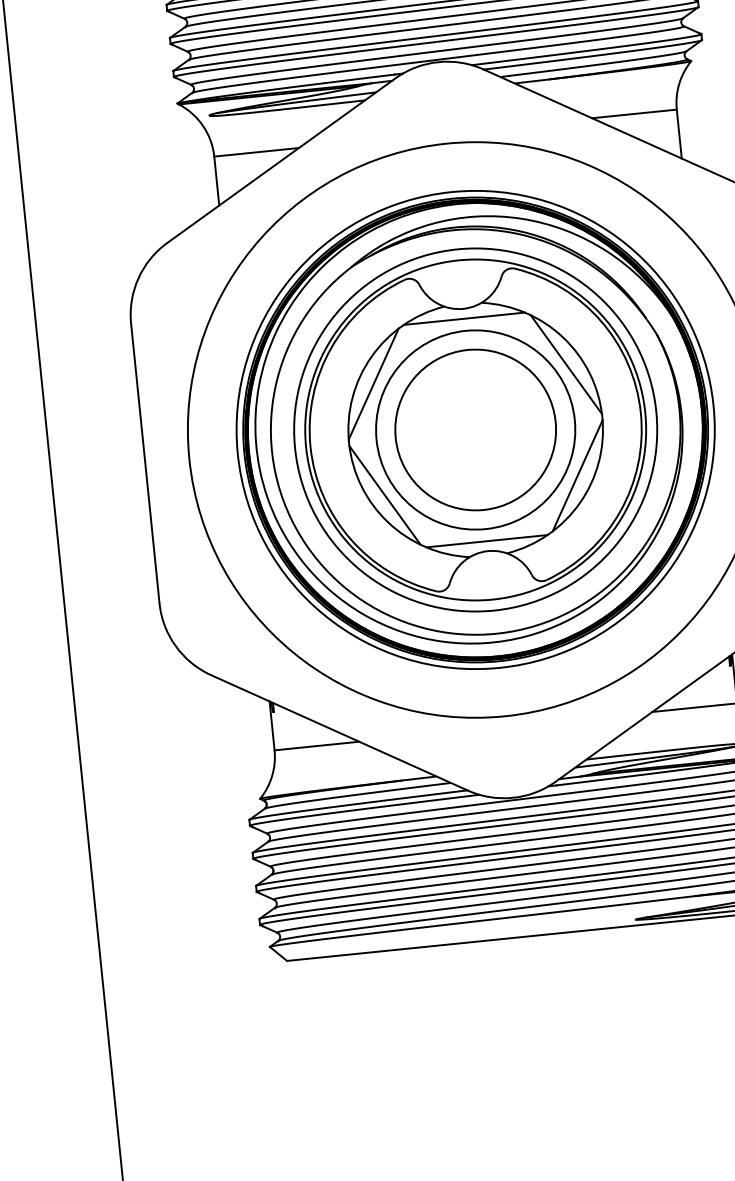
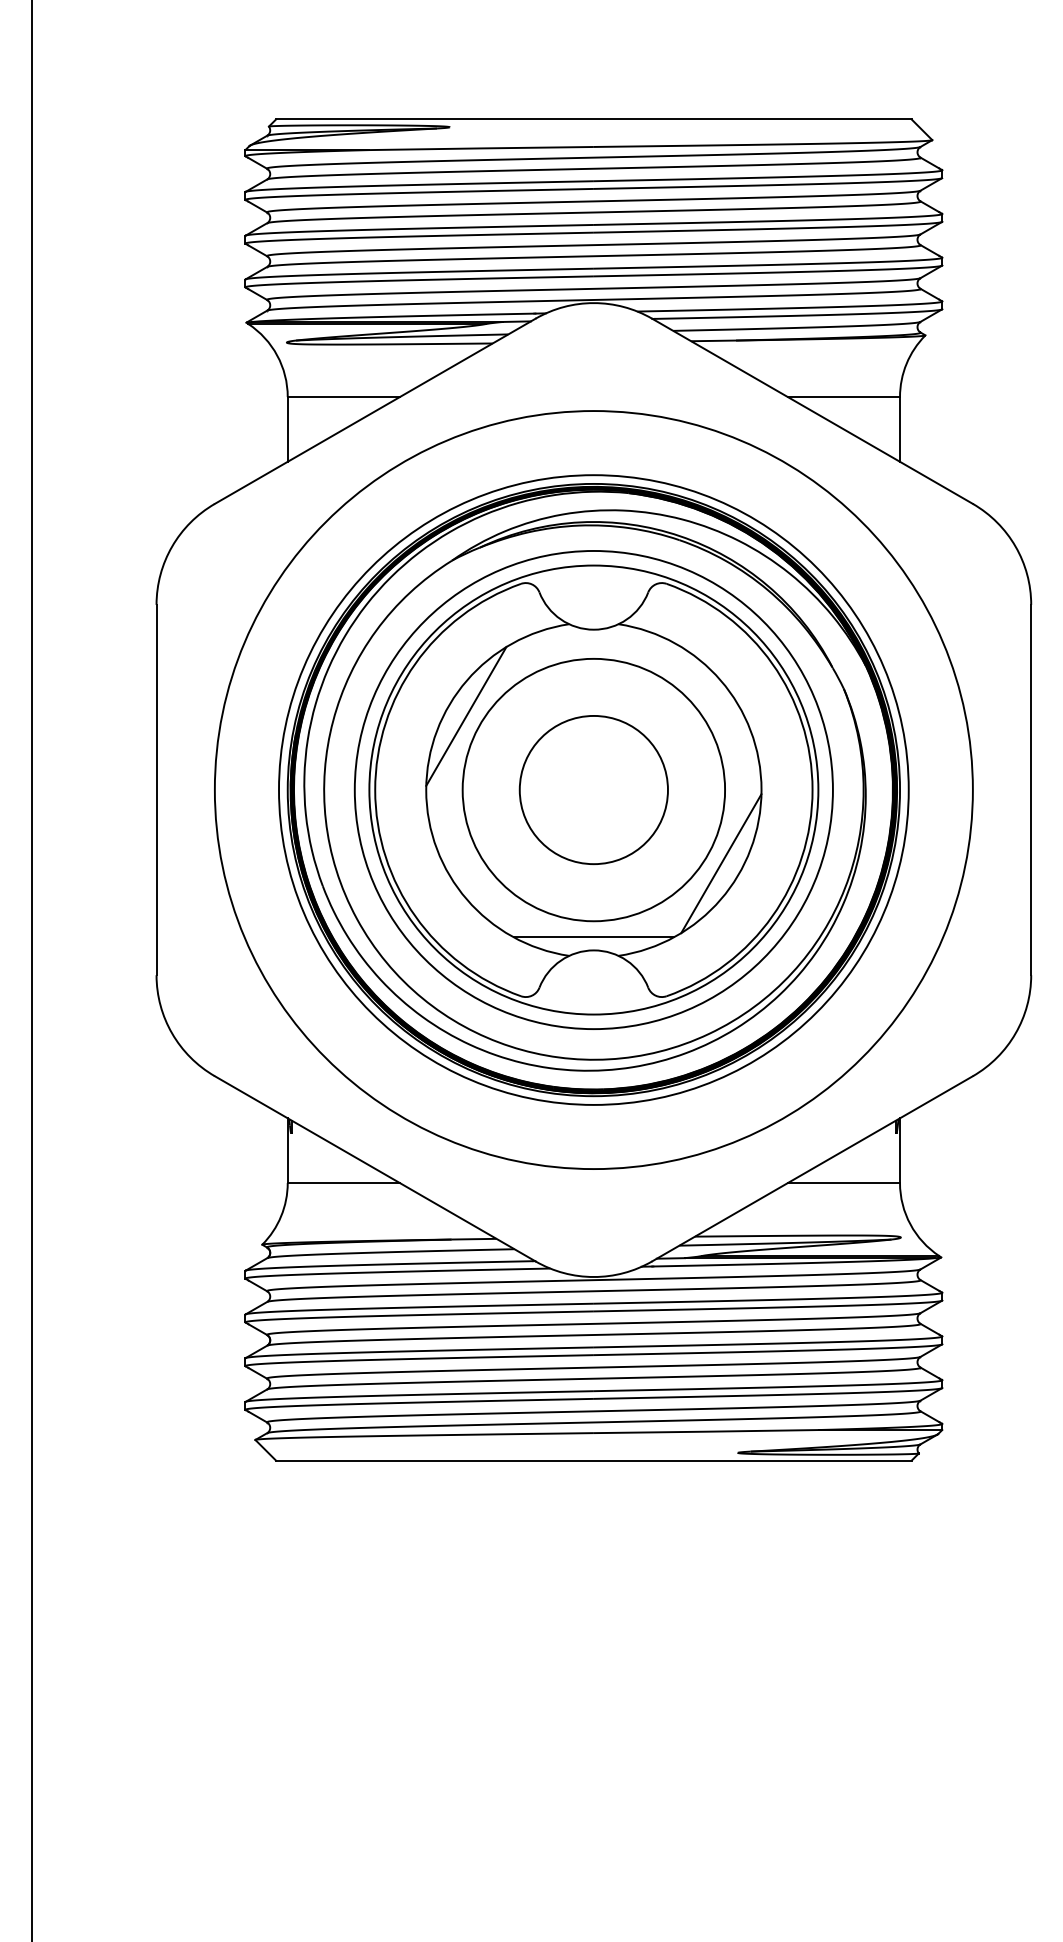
line: (464, 318) -> (593, 642), removed
line: (566, 364) -> (721, 716), removed
circle: (475, 429) -> (593, 789), size x0.7
line: (385, 495) -> (466, 863), removed

